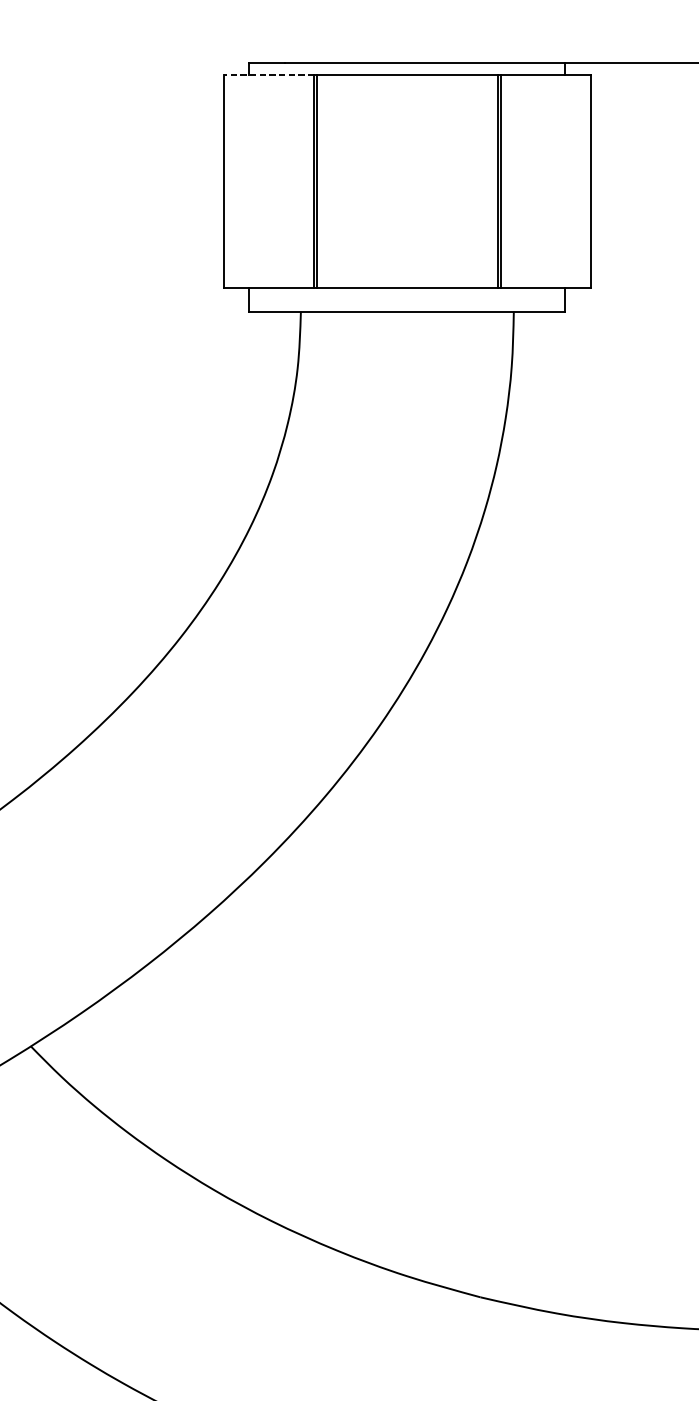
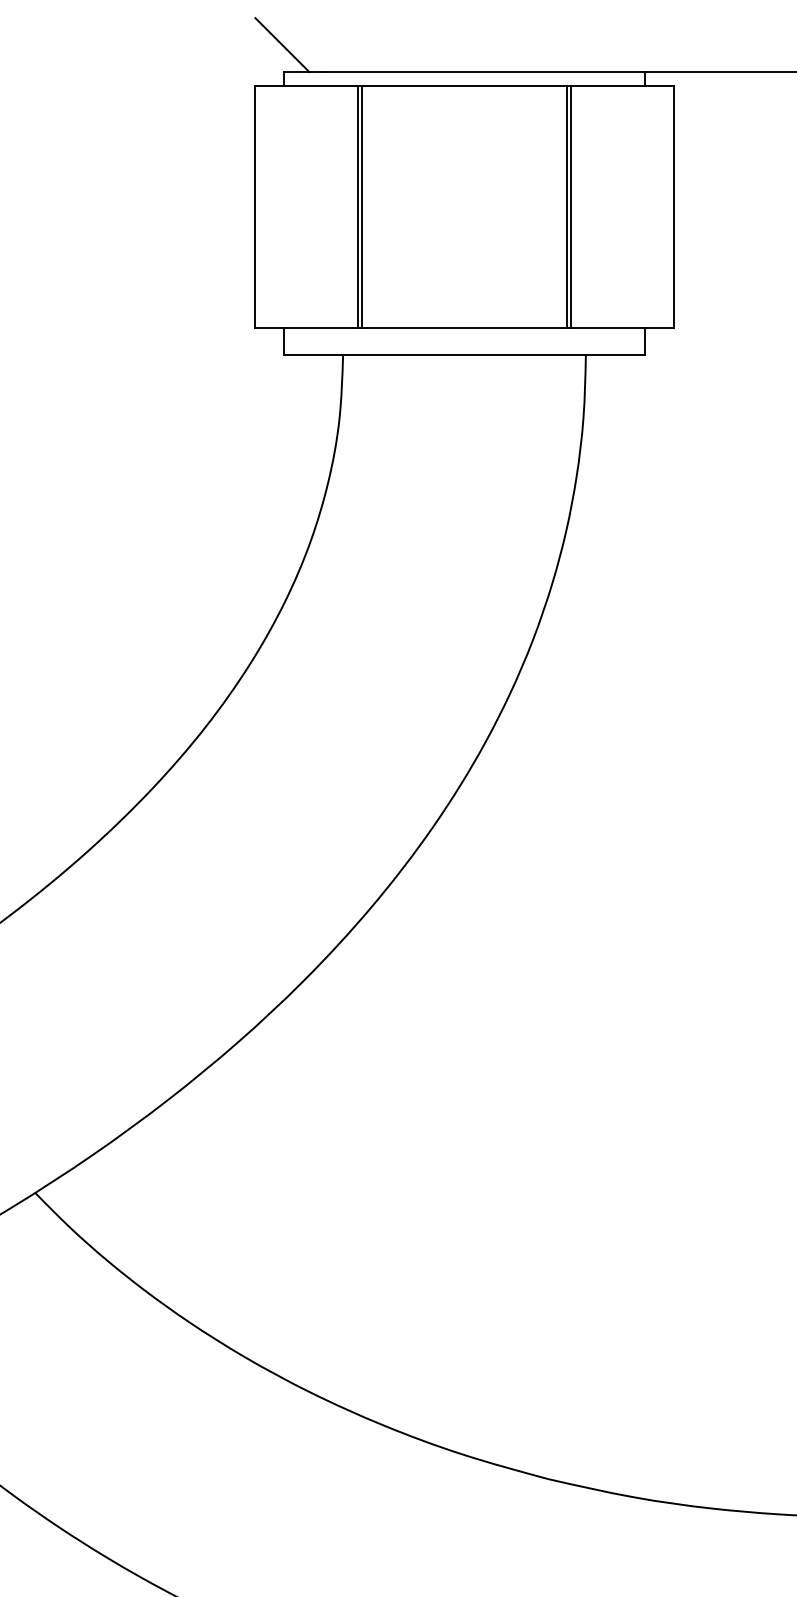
line: (247, 40) -> (282, 45), added
line: (268, 75) -> (306, 85), dashed -> solid

